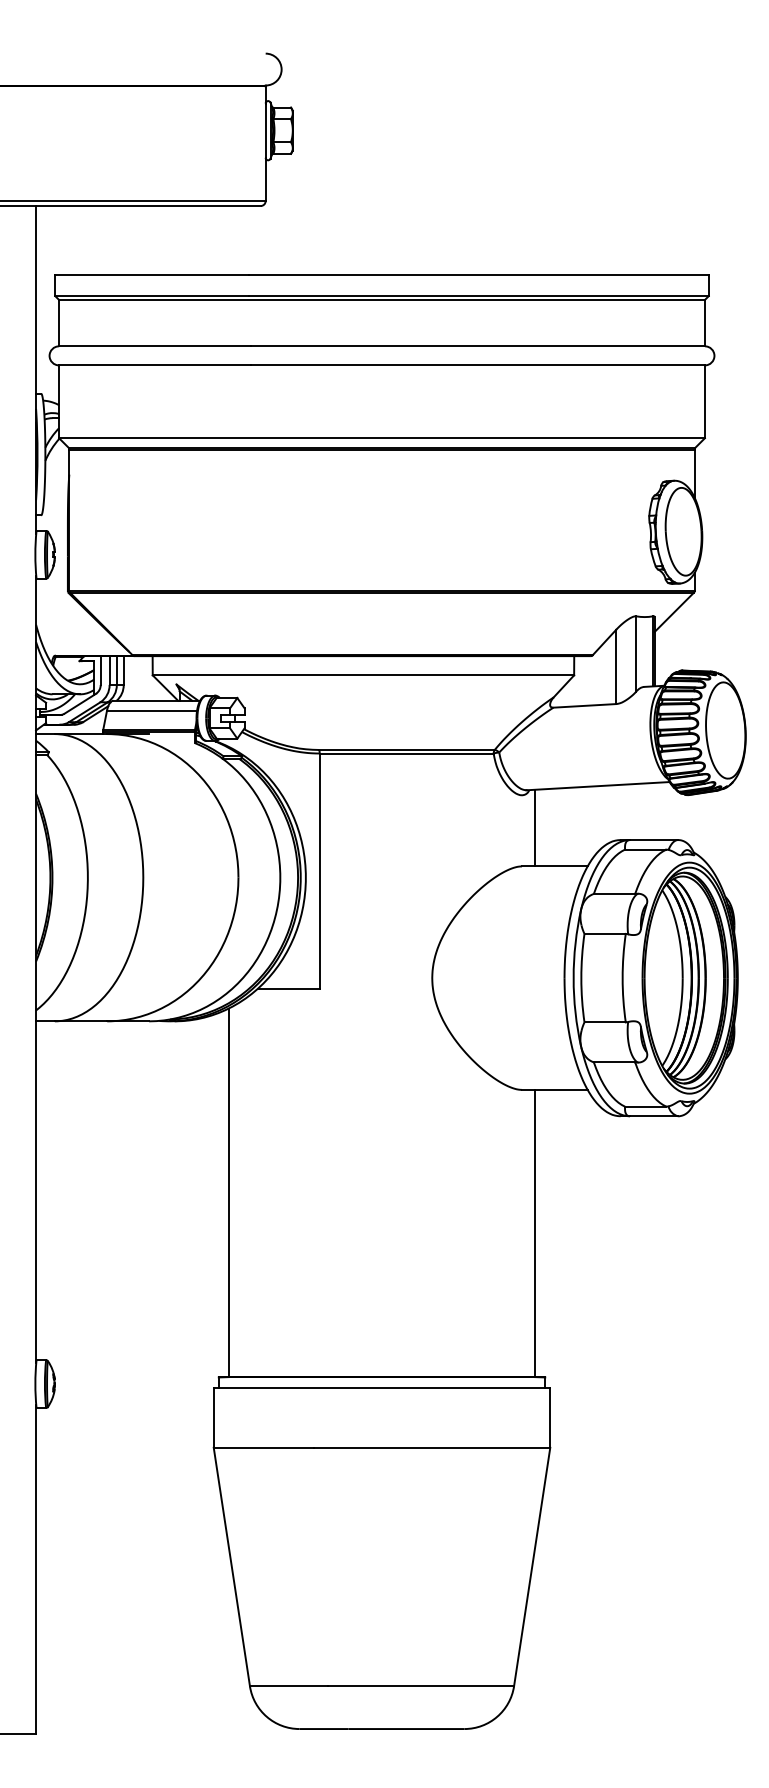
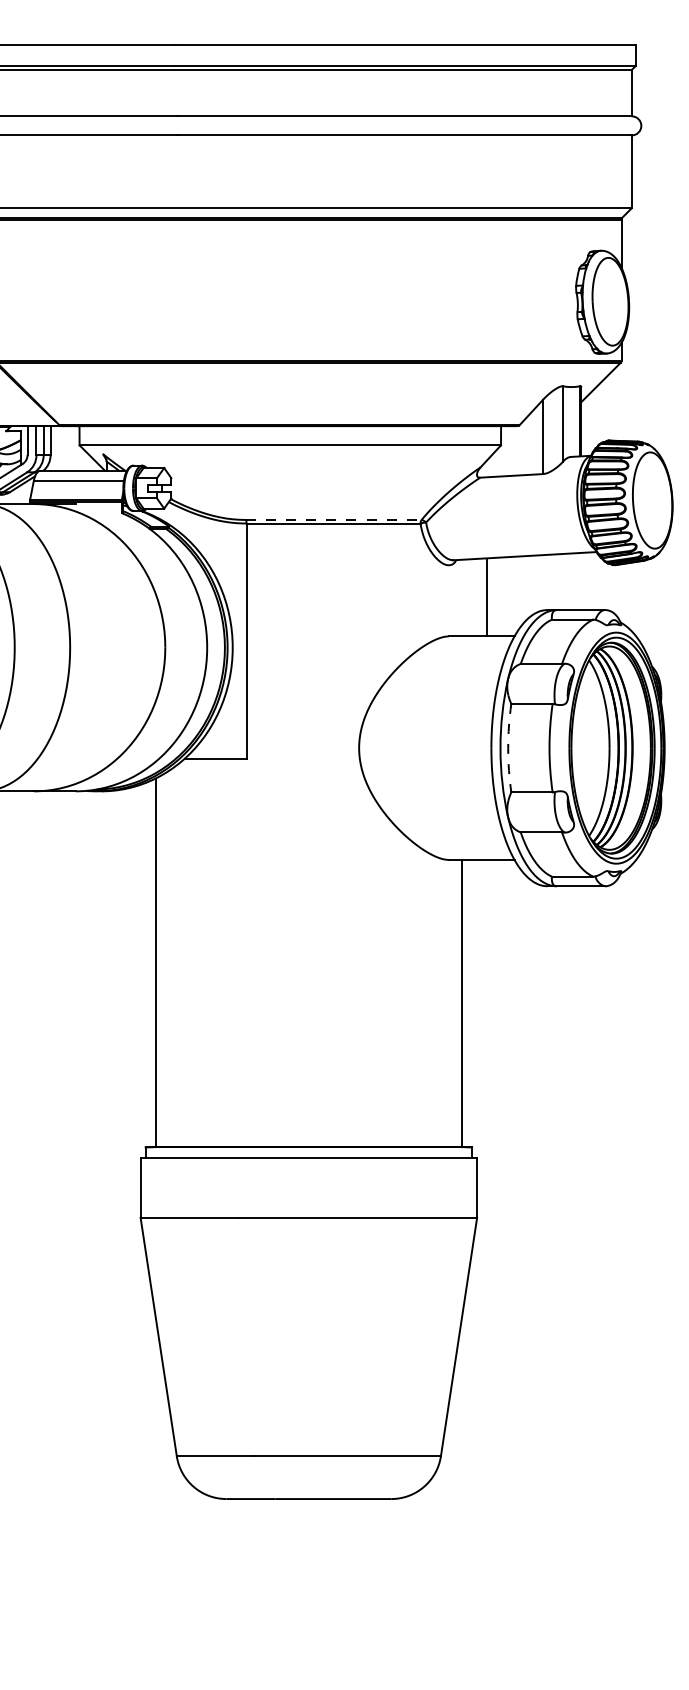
line: (406, 749) -> (333, 519), solid -> dashed
line: (535, 827) -> (487, 597), moved
arc: (581, 978) -> (508, 748), solid -> dashed

